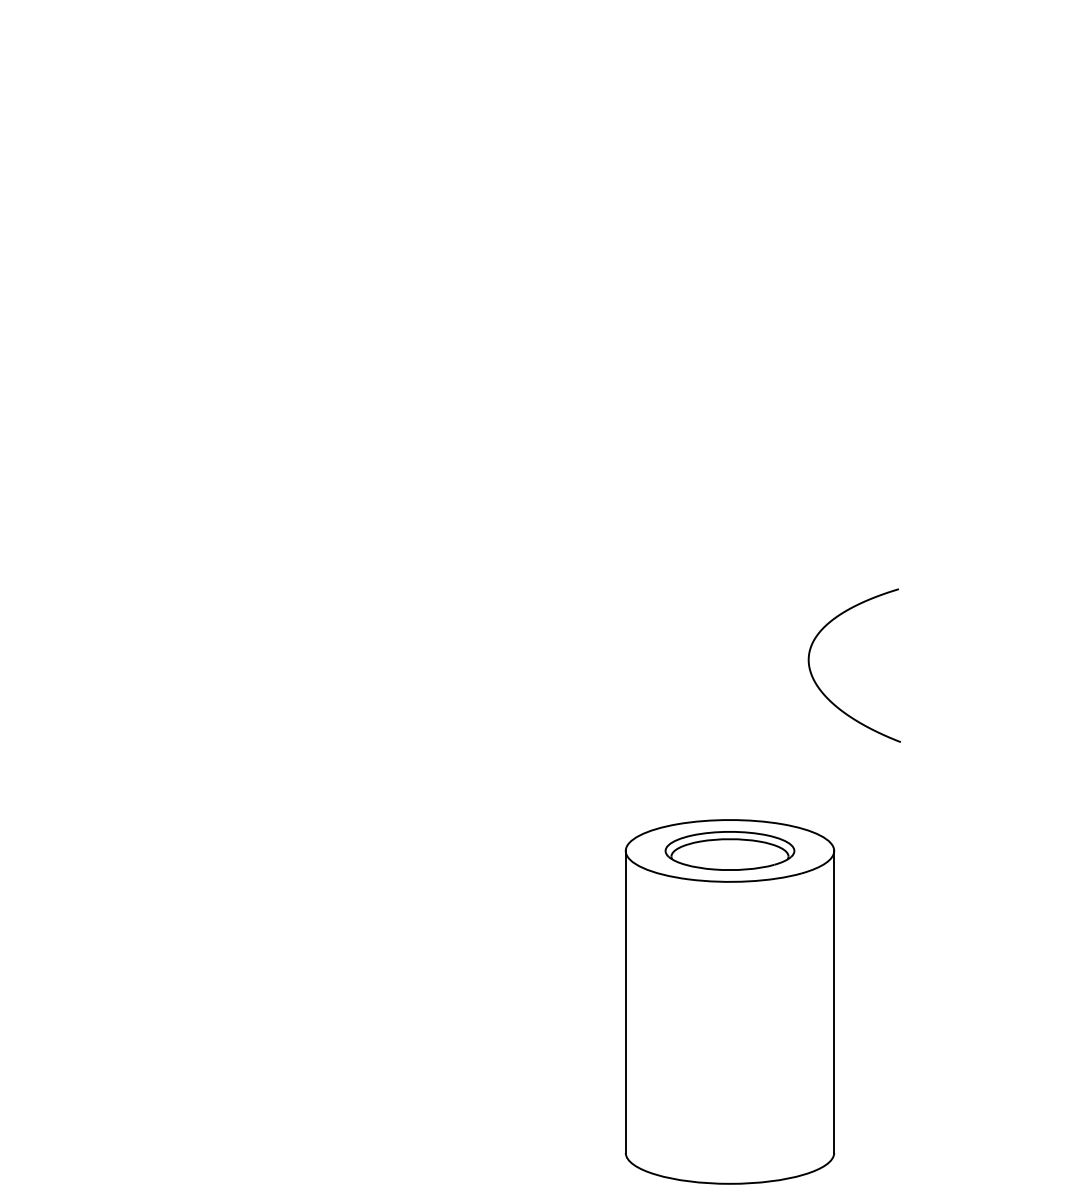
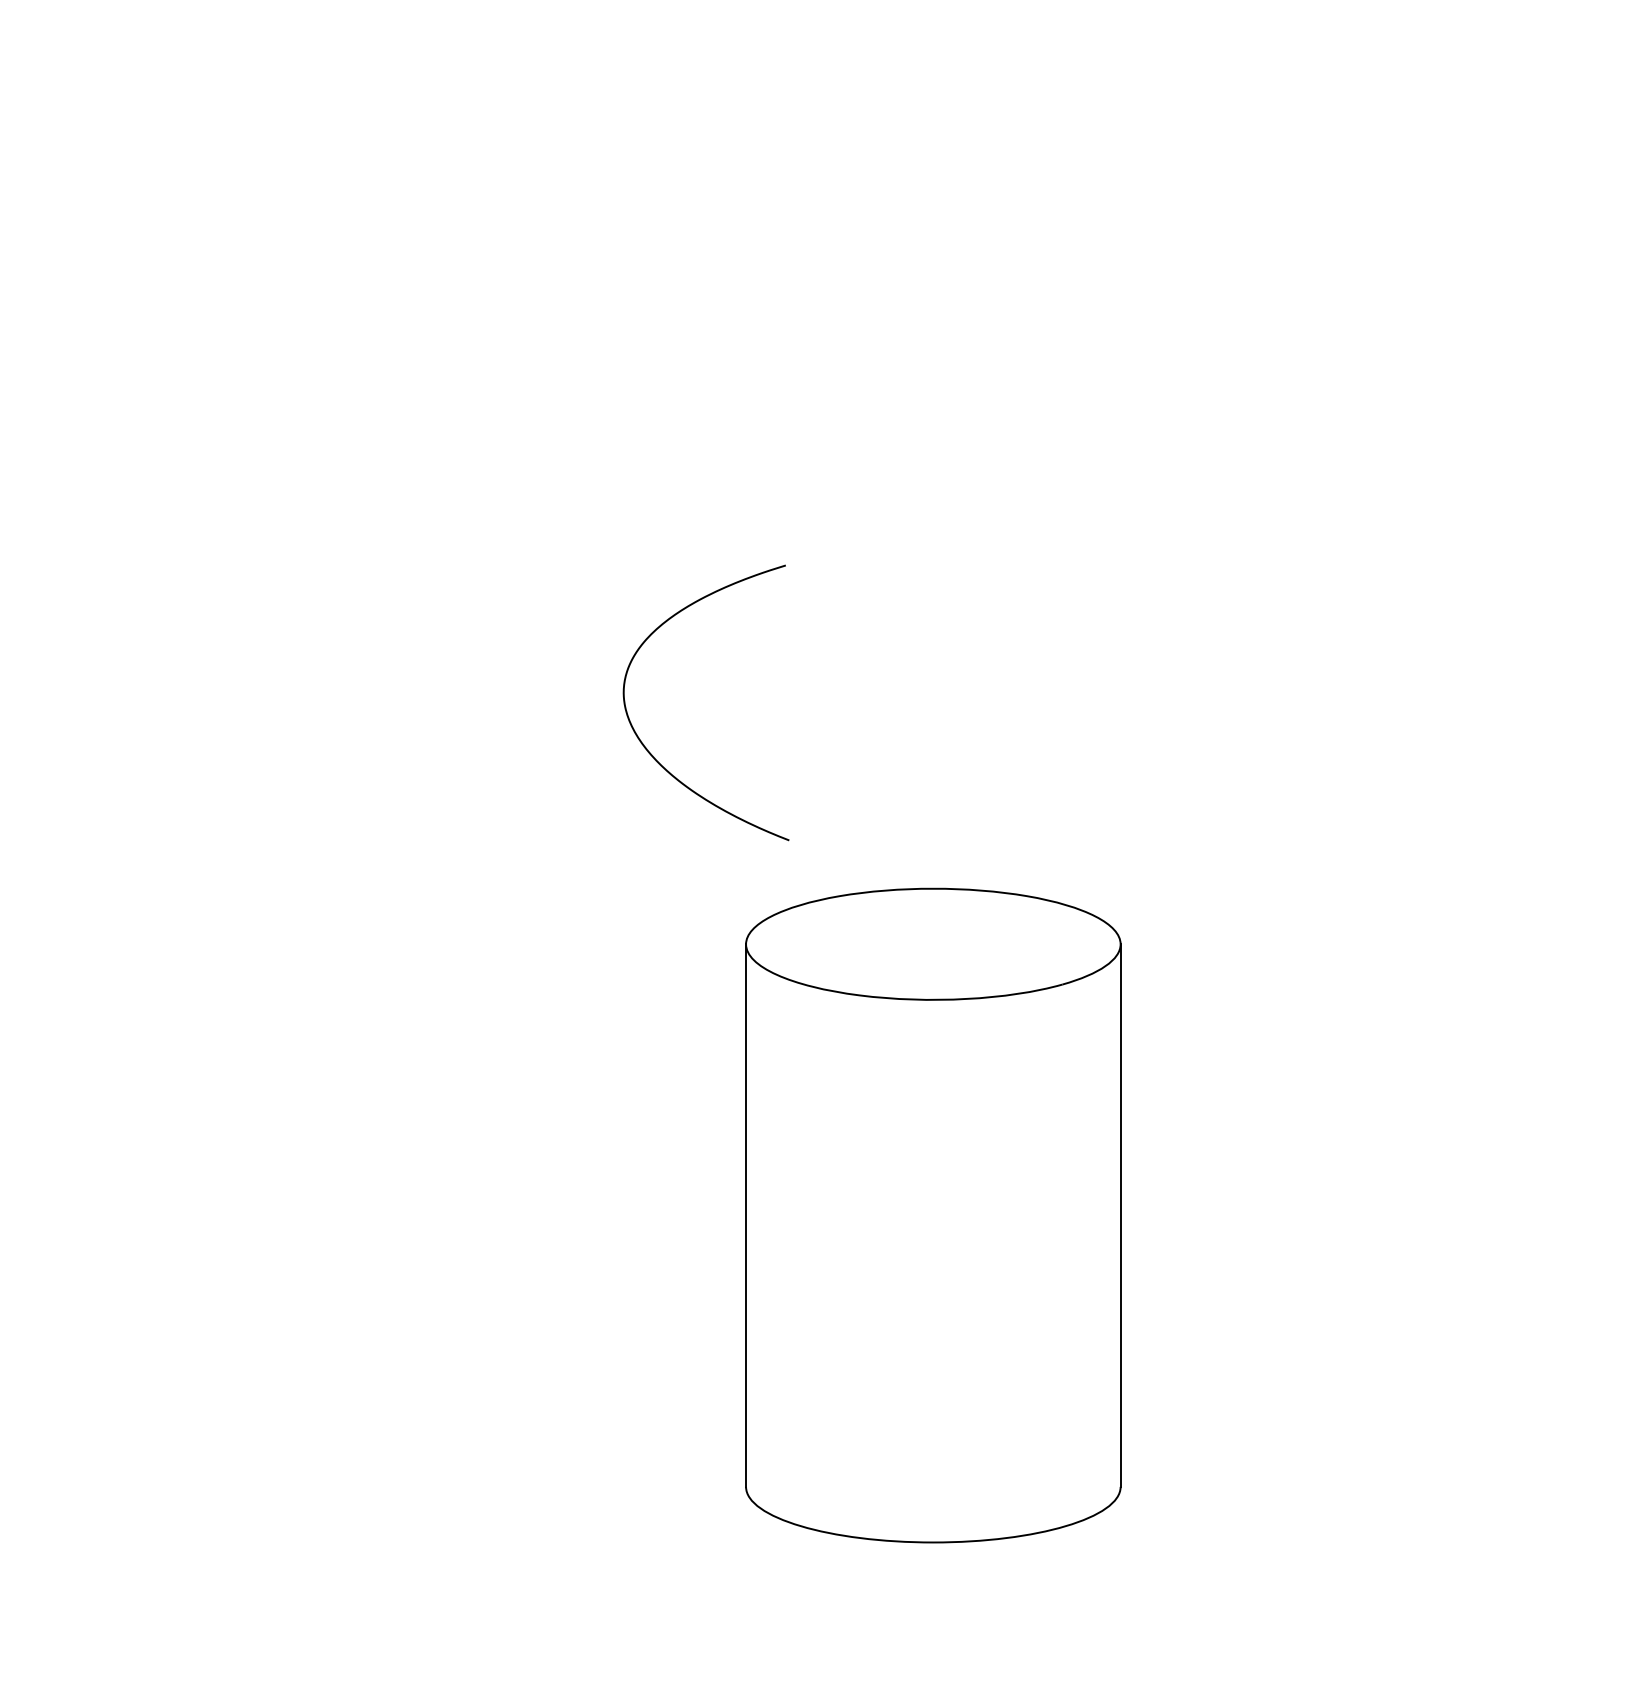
curve: (821, 689) -> (646, 745), moved
part: (729, 850) -> (932, 943), removed

